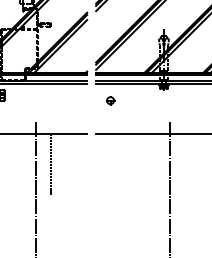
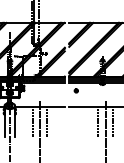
line: (21, 164) -> (32, 122), added
line: (155, 164) -> (98, 122), added
line: (184, 164) -> (112, 122), added

